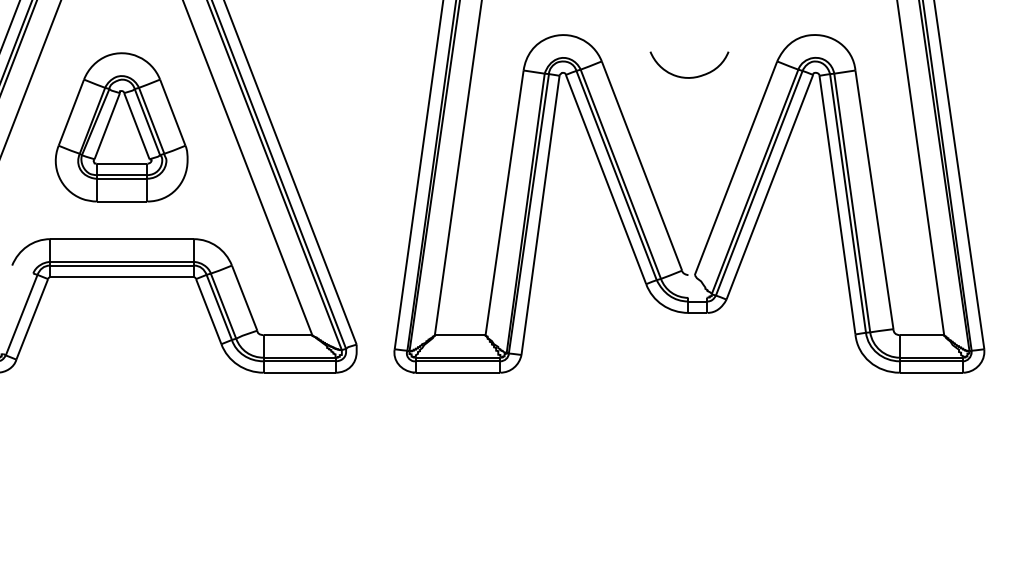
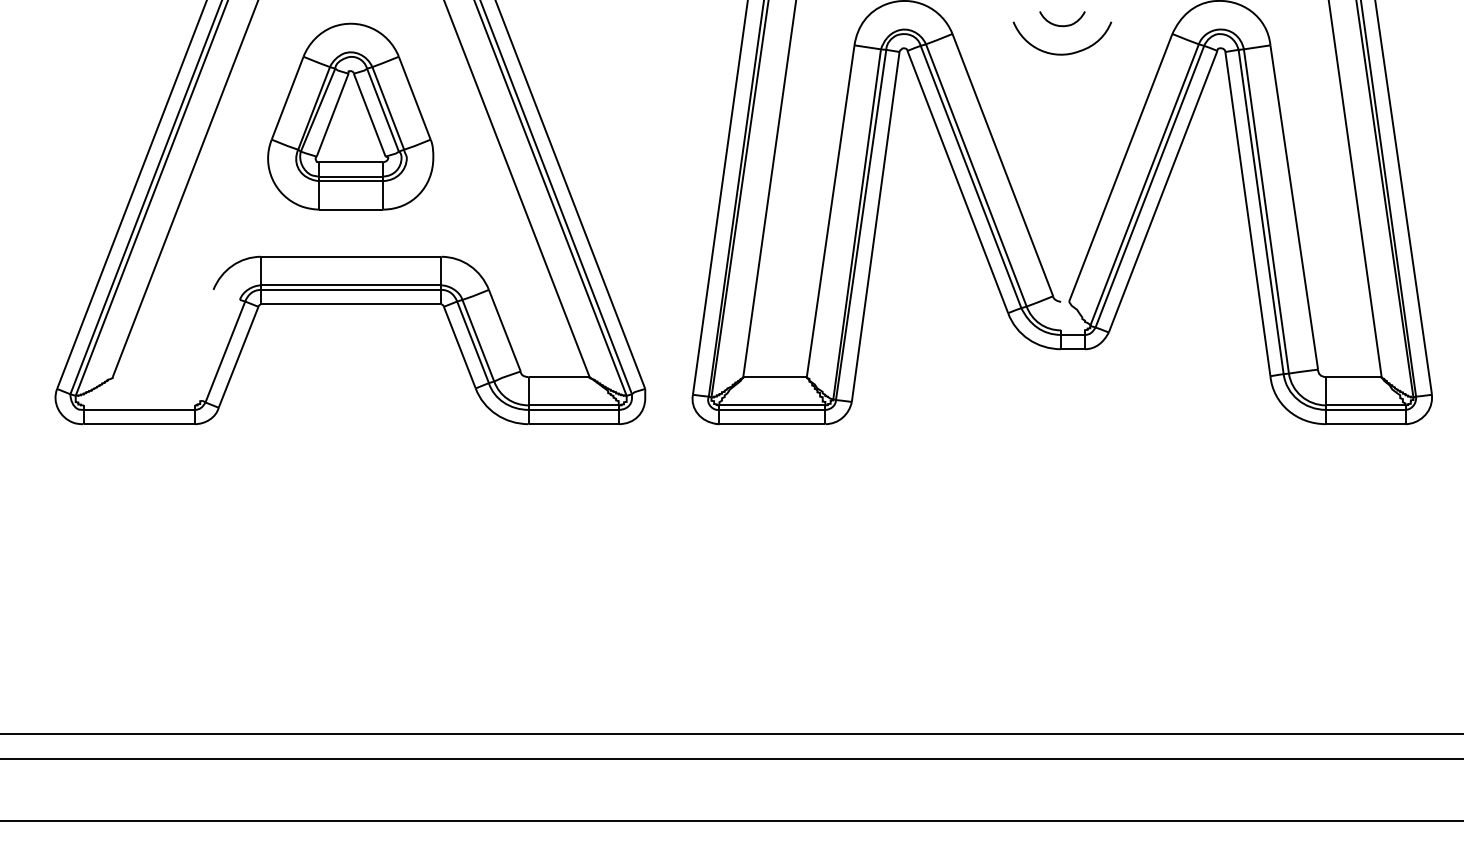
curve: (689, 54) -> (1062, 25), added

